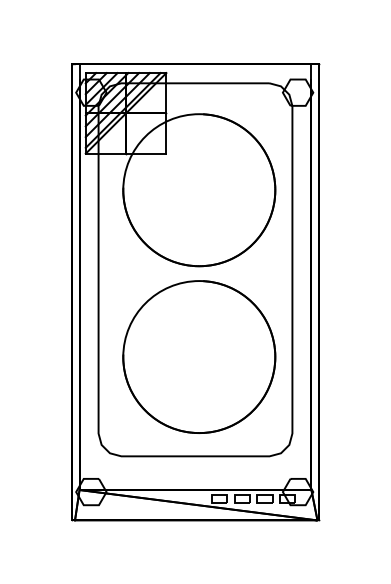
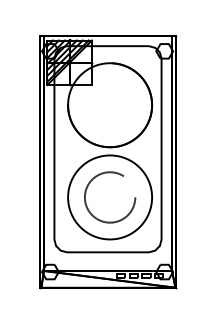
circle: (200, 357) -> (110, 197), size x0.6

